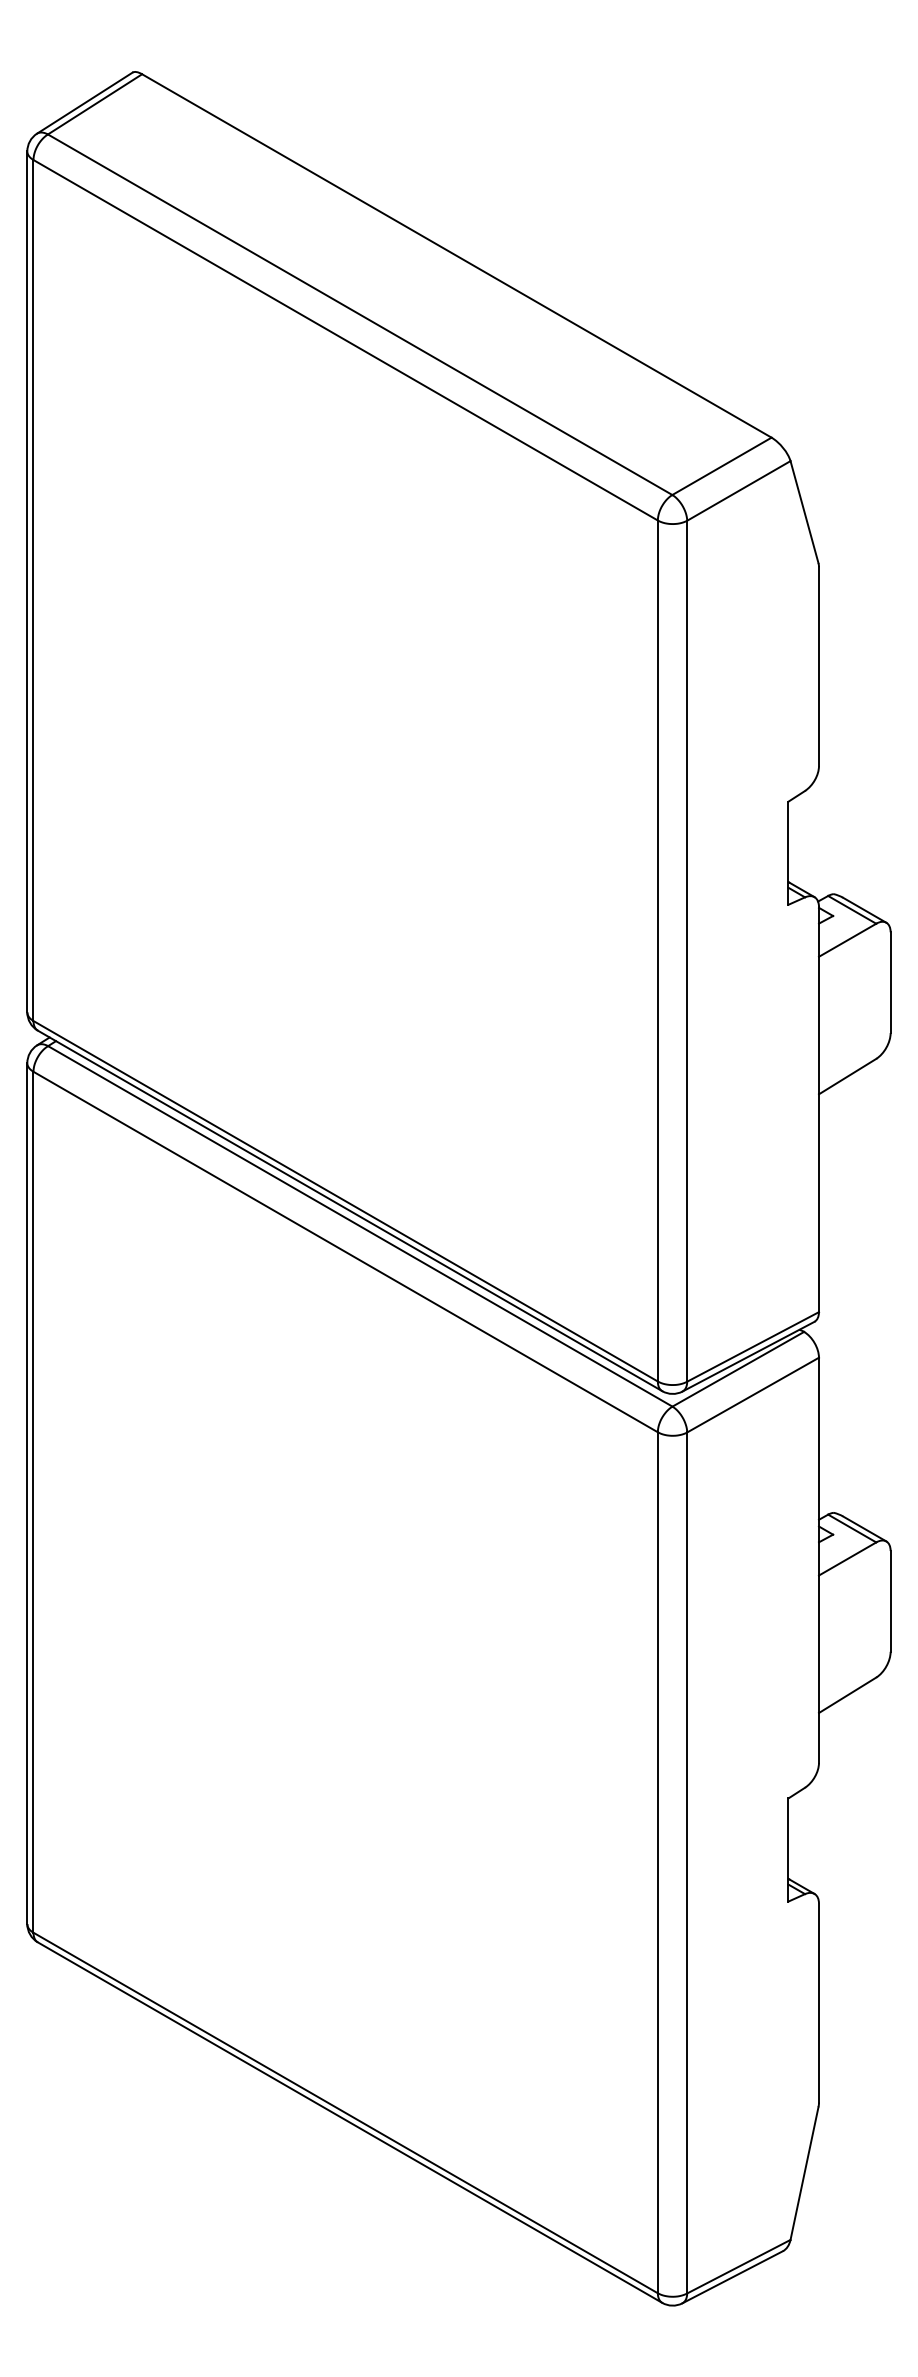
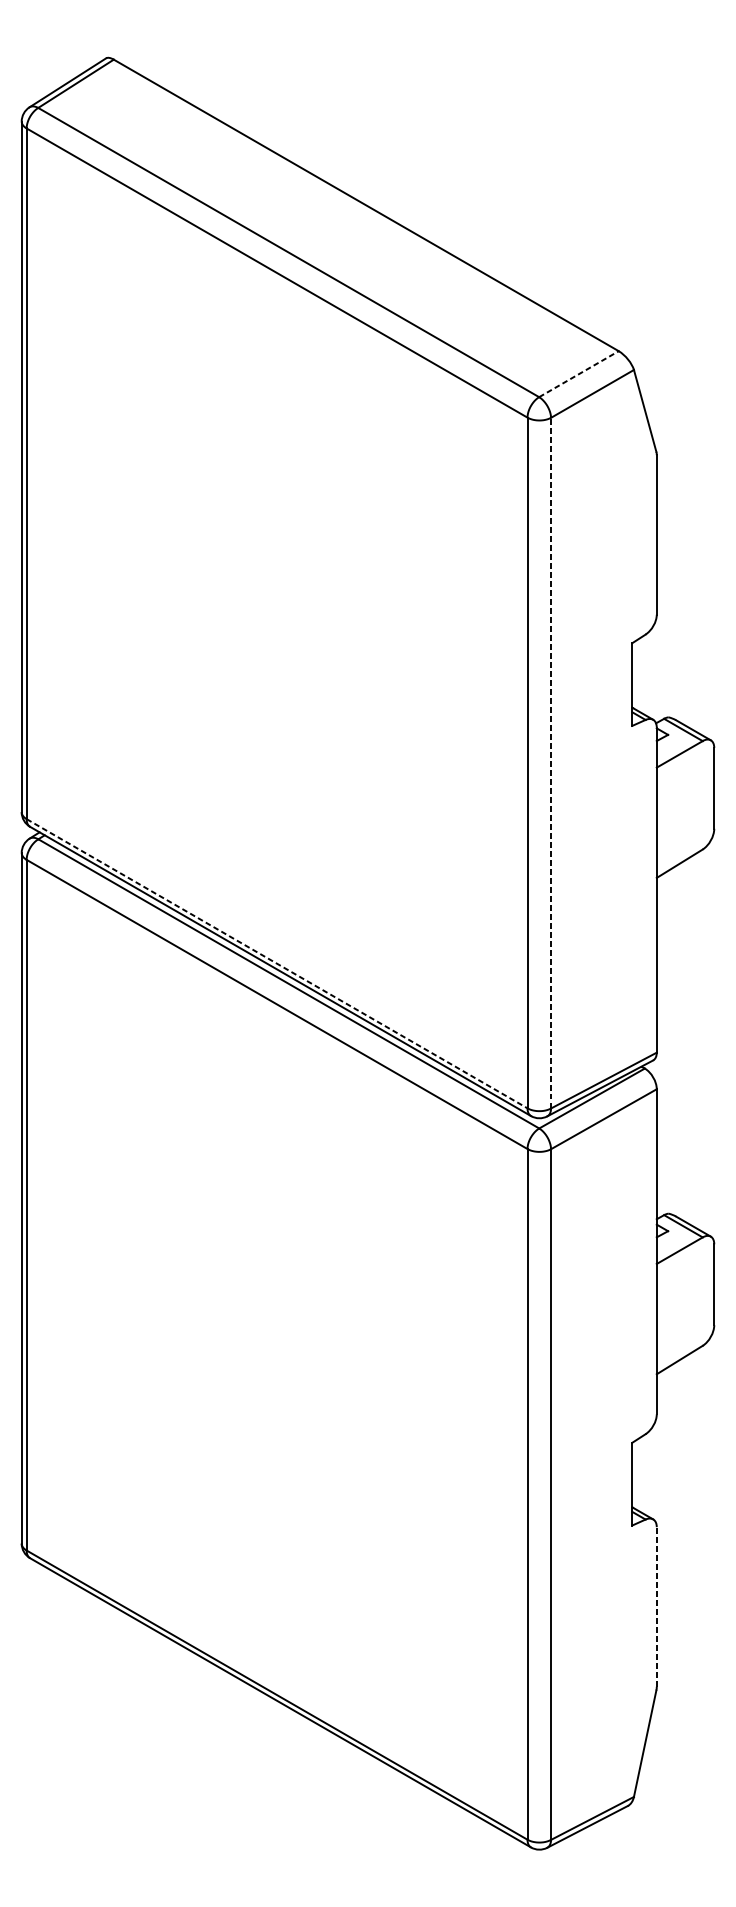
line: (722, 466) -> (579, 374), solid -> dashed
line: (687, 950) -> (551, 762), solid -> dashed
line: (346, 1201) -> (277, 963), solid -> dashed
line: (819, 2002) -> (657, 1606), solid -> dashed

